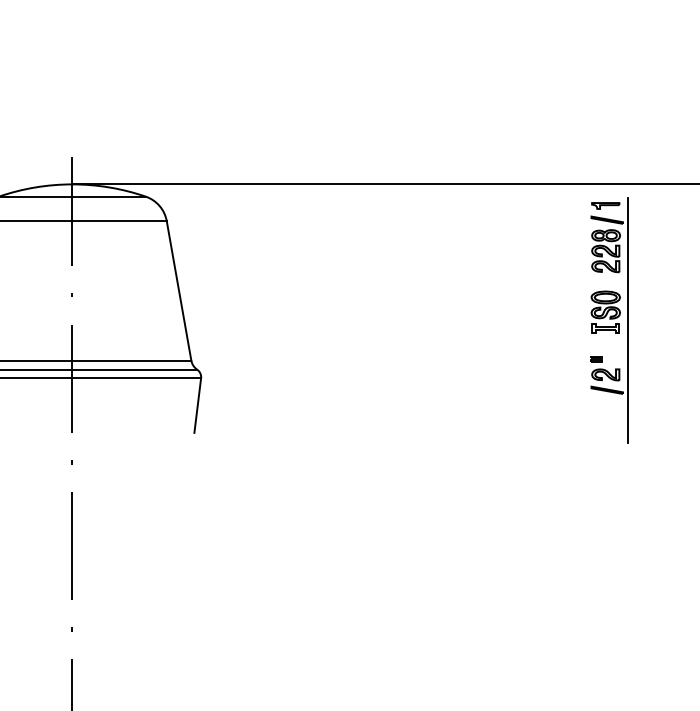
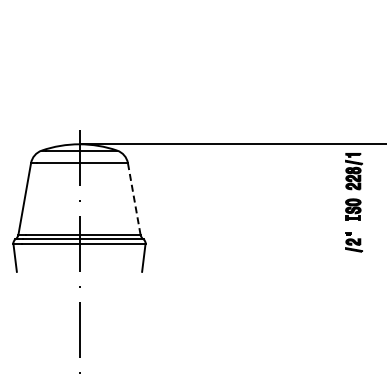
line: (179, 291) -> (134, 199), solid -> dashed
line: (627, 319) -> (364, 213), removed

